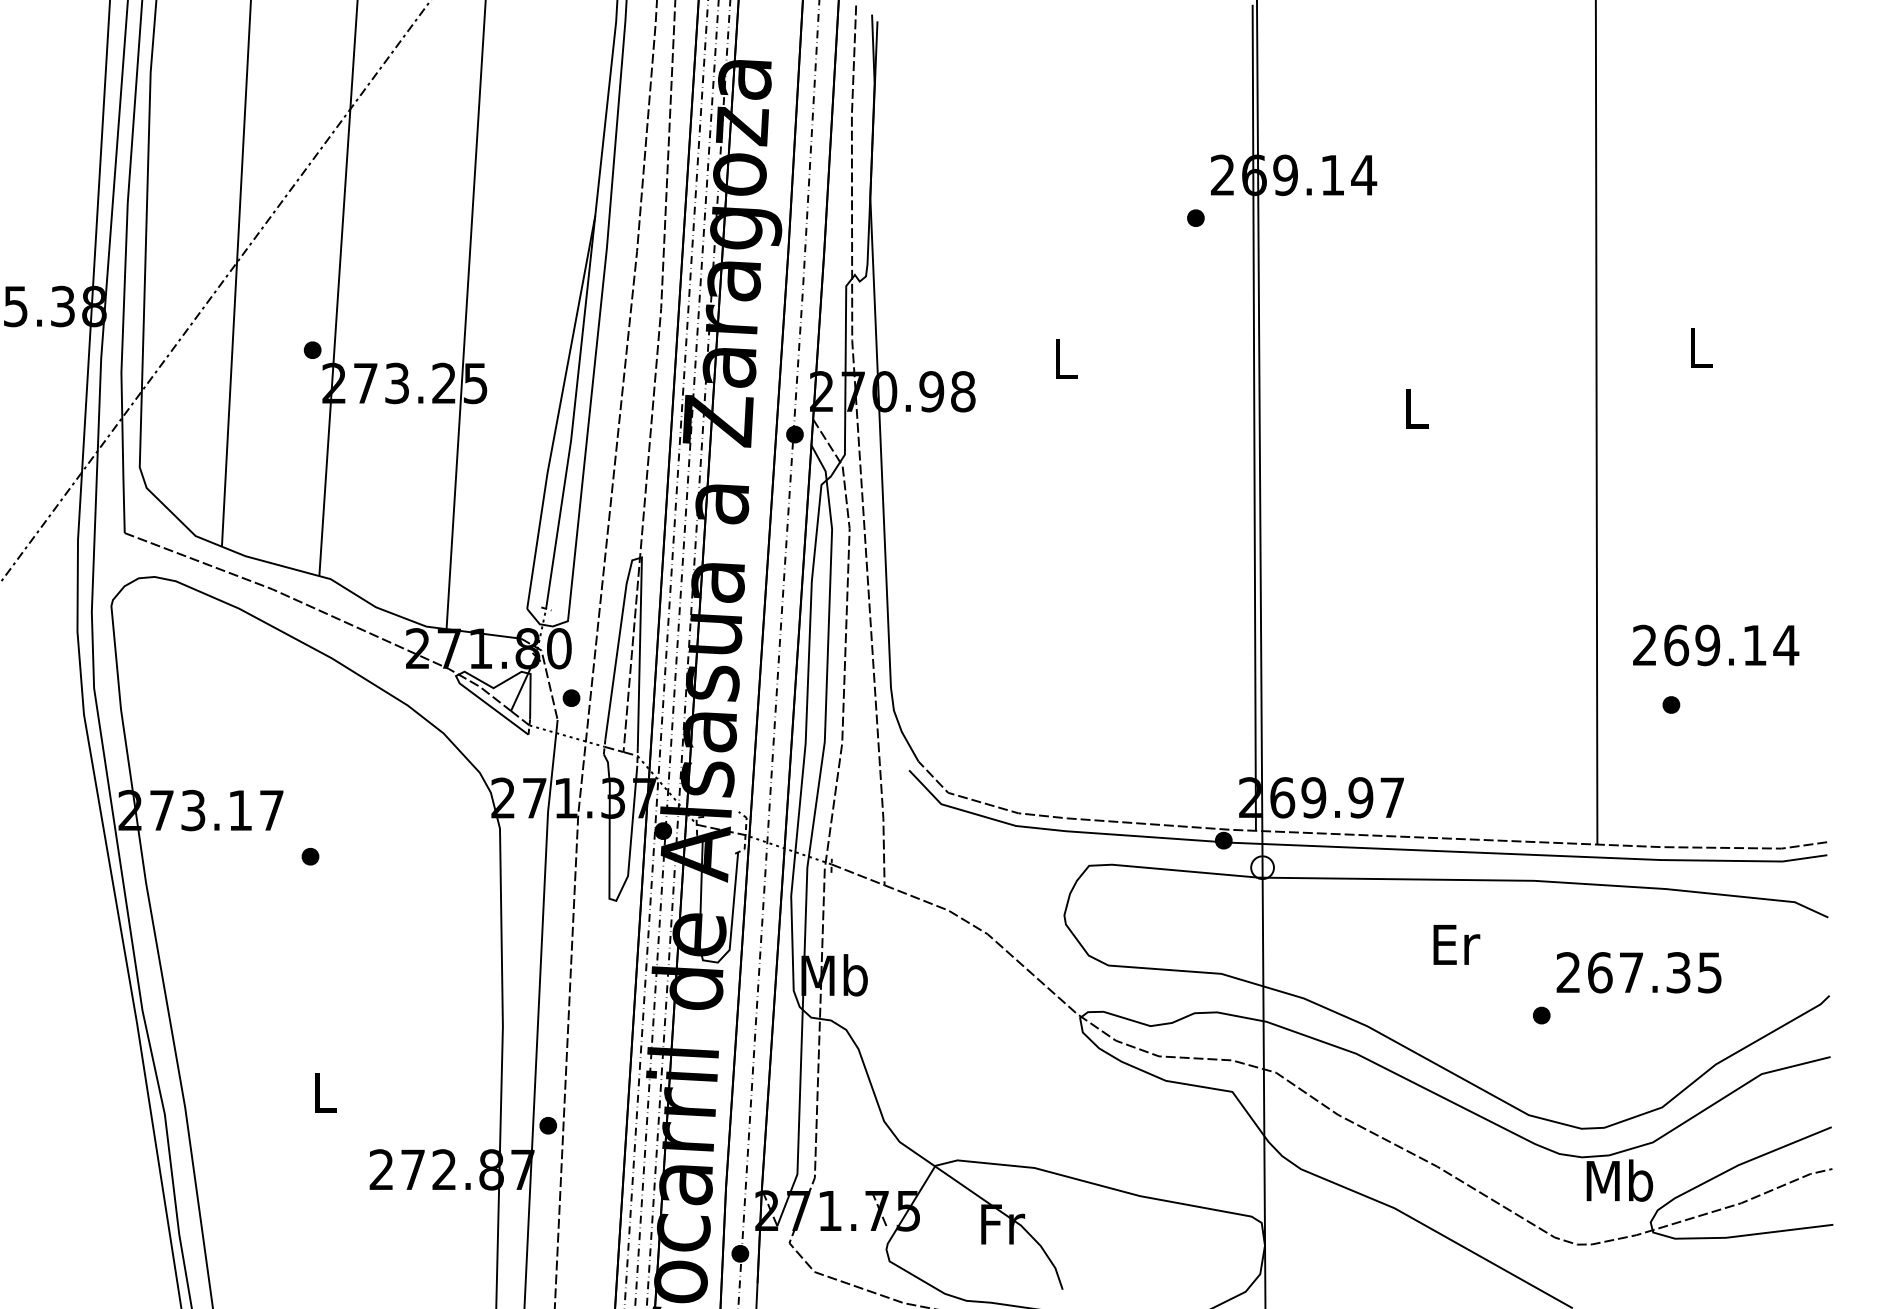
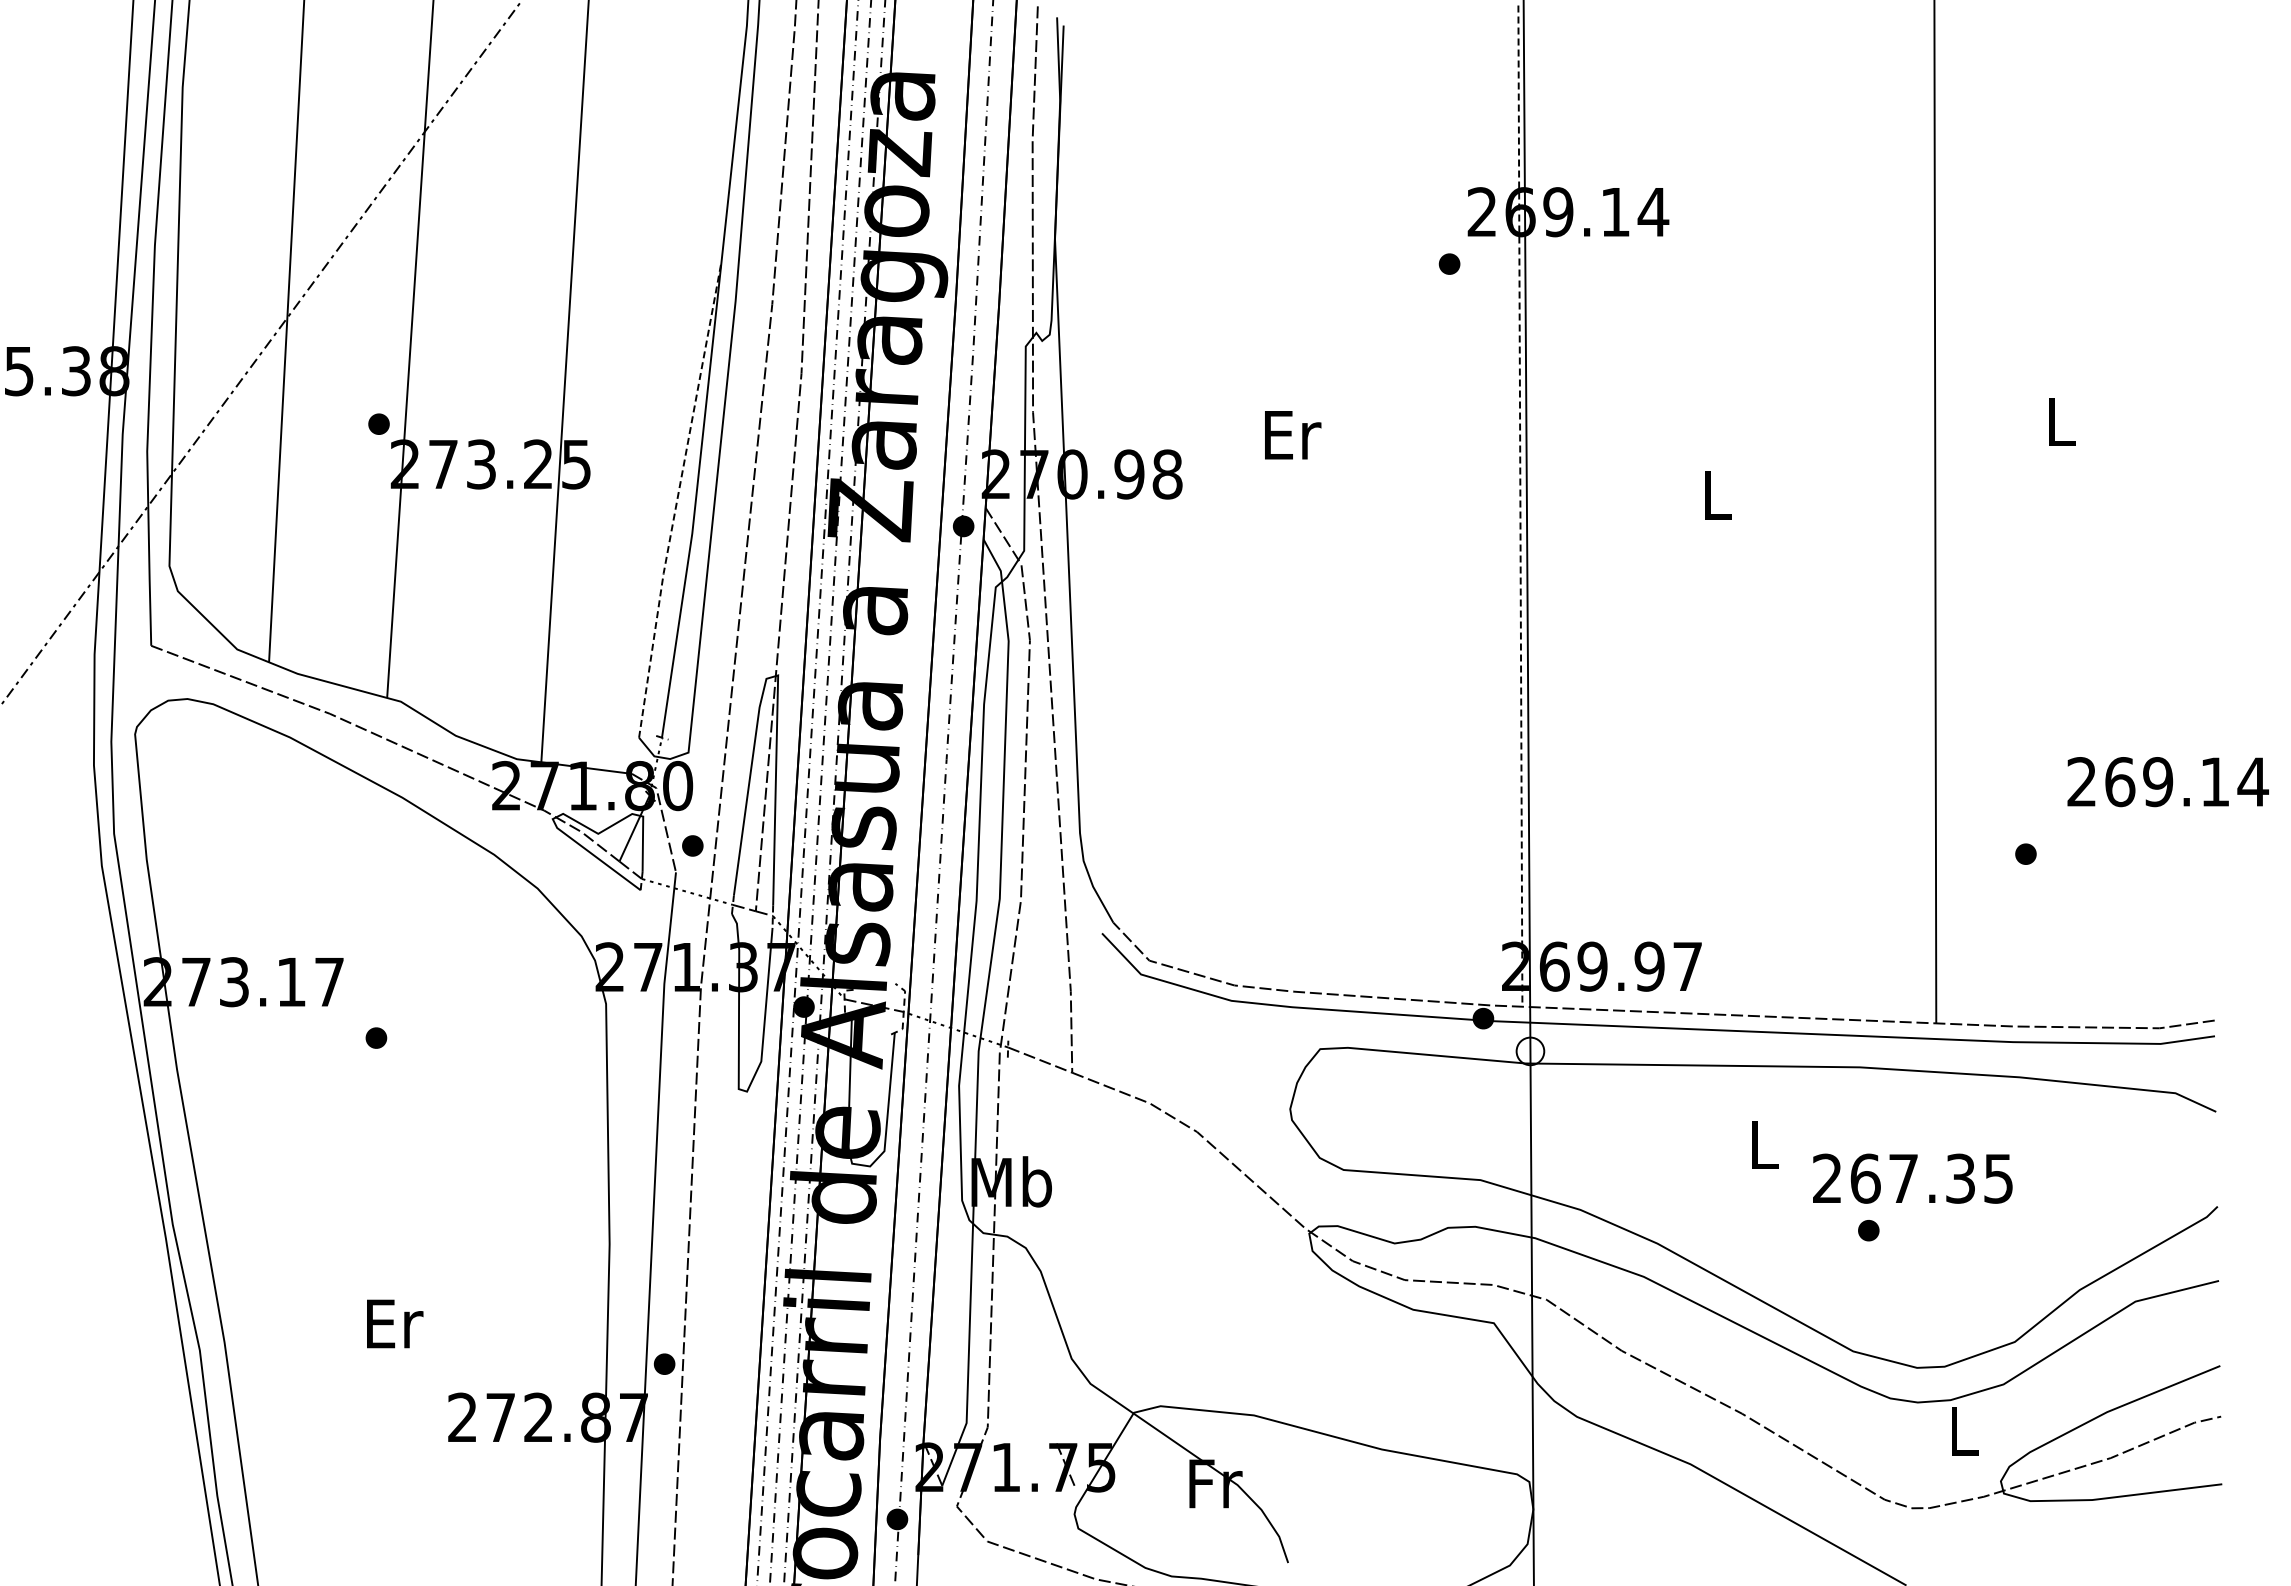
text: (1067, 359) -> (1293, 435), L -> Er
line: (558, 412) -> (677, 499), solid -> dashed
line: (1254, 418) -> (1520, 506), solid -> dashed
text: (1715, 645) -> (2167, 782), moved
text: (1456, 944) -> (1765, 1144), Er -> L
text: (1638, 972) -> (1912, 1178), moved
text: (326, 1092) -> (395, 1323), L -> Er
text: (1619, 1180) -> (1963, 1430), Mb -> L

